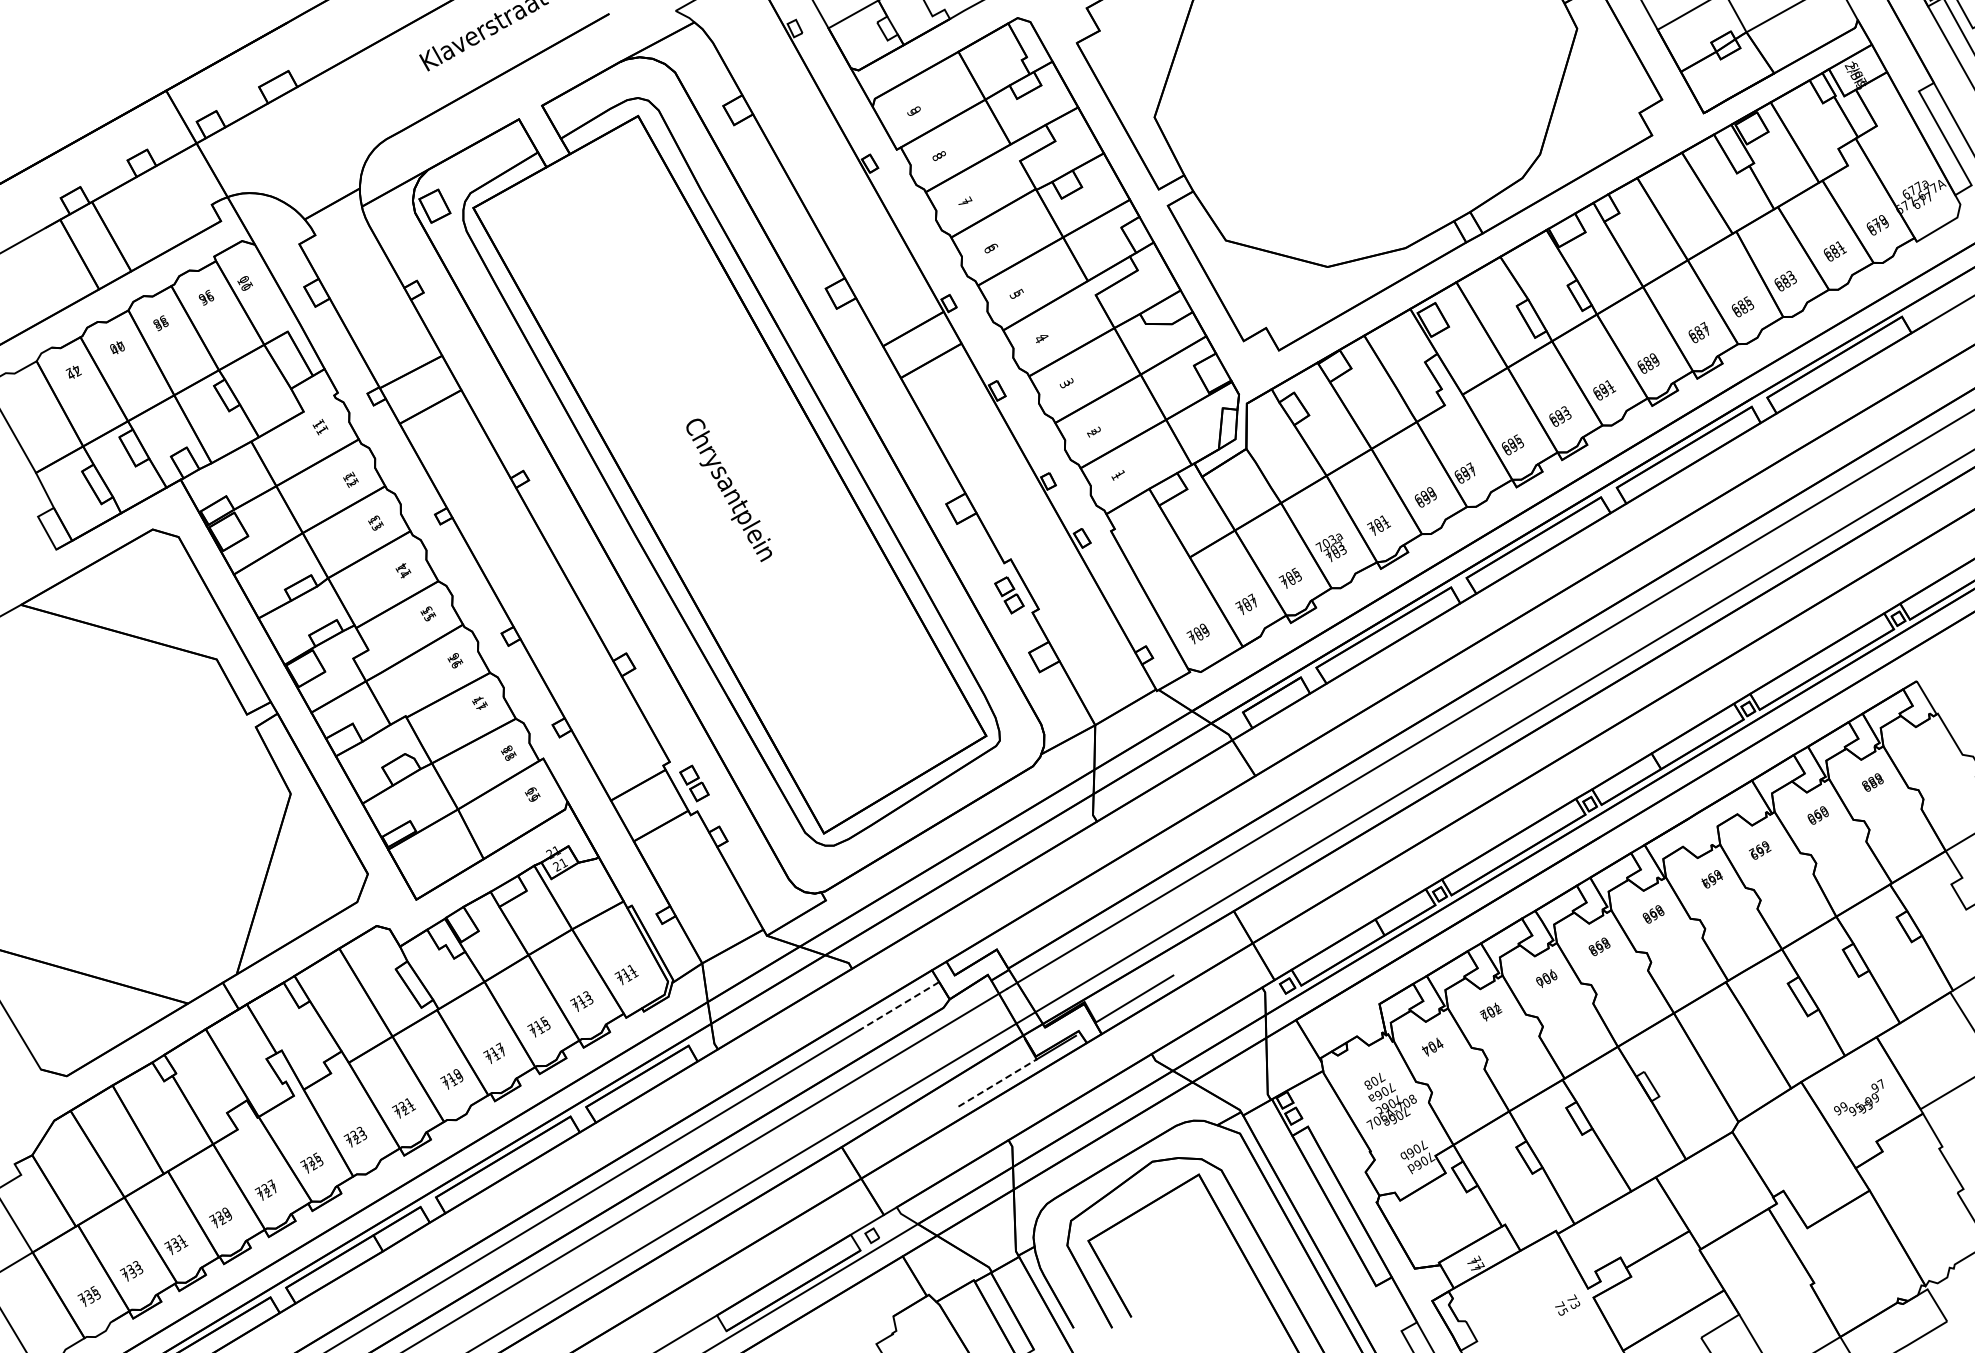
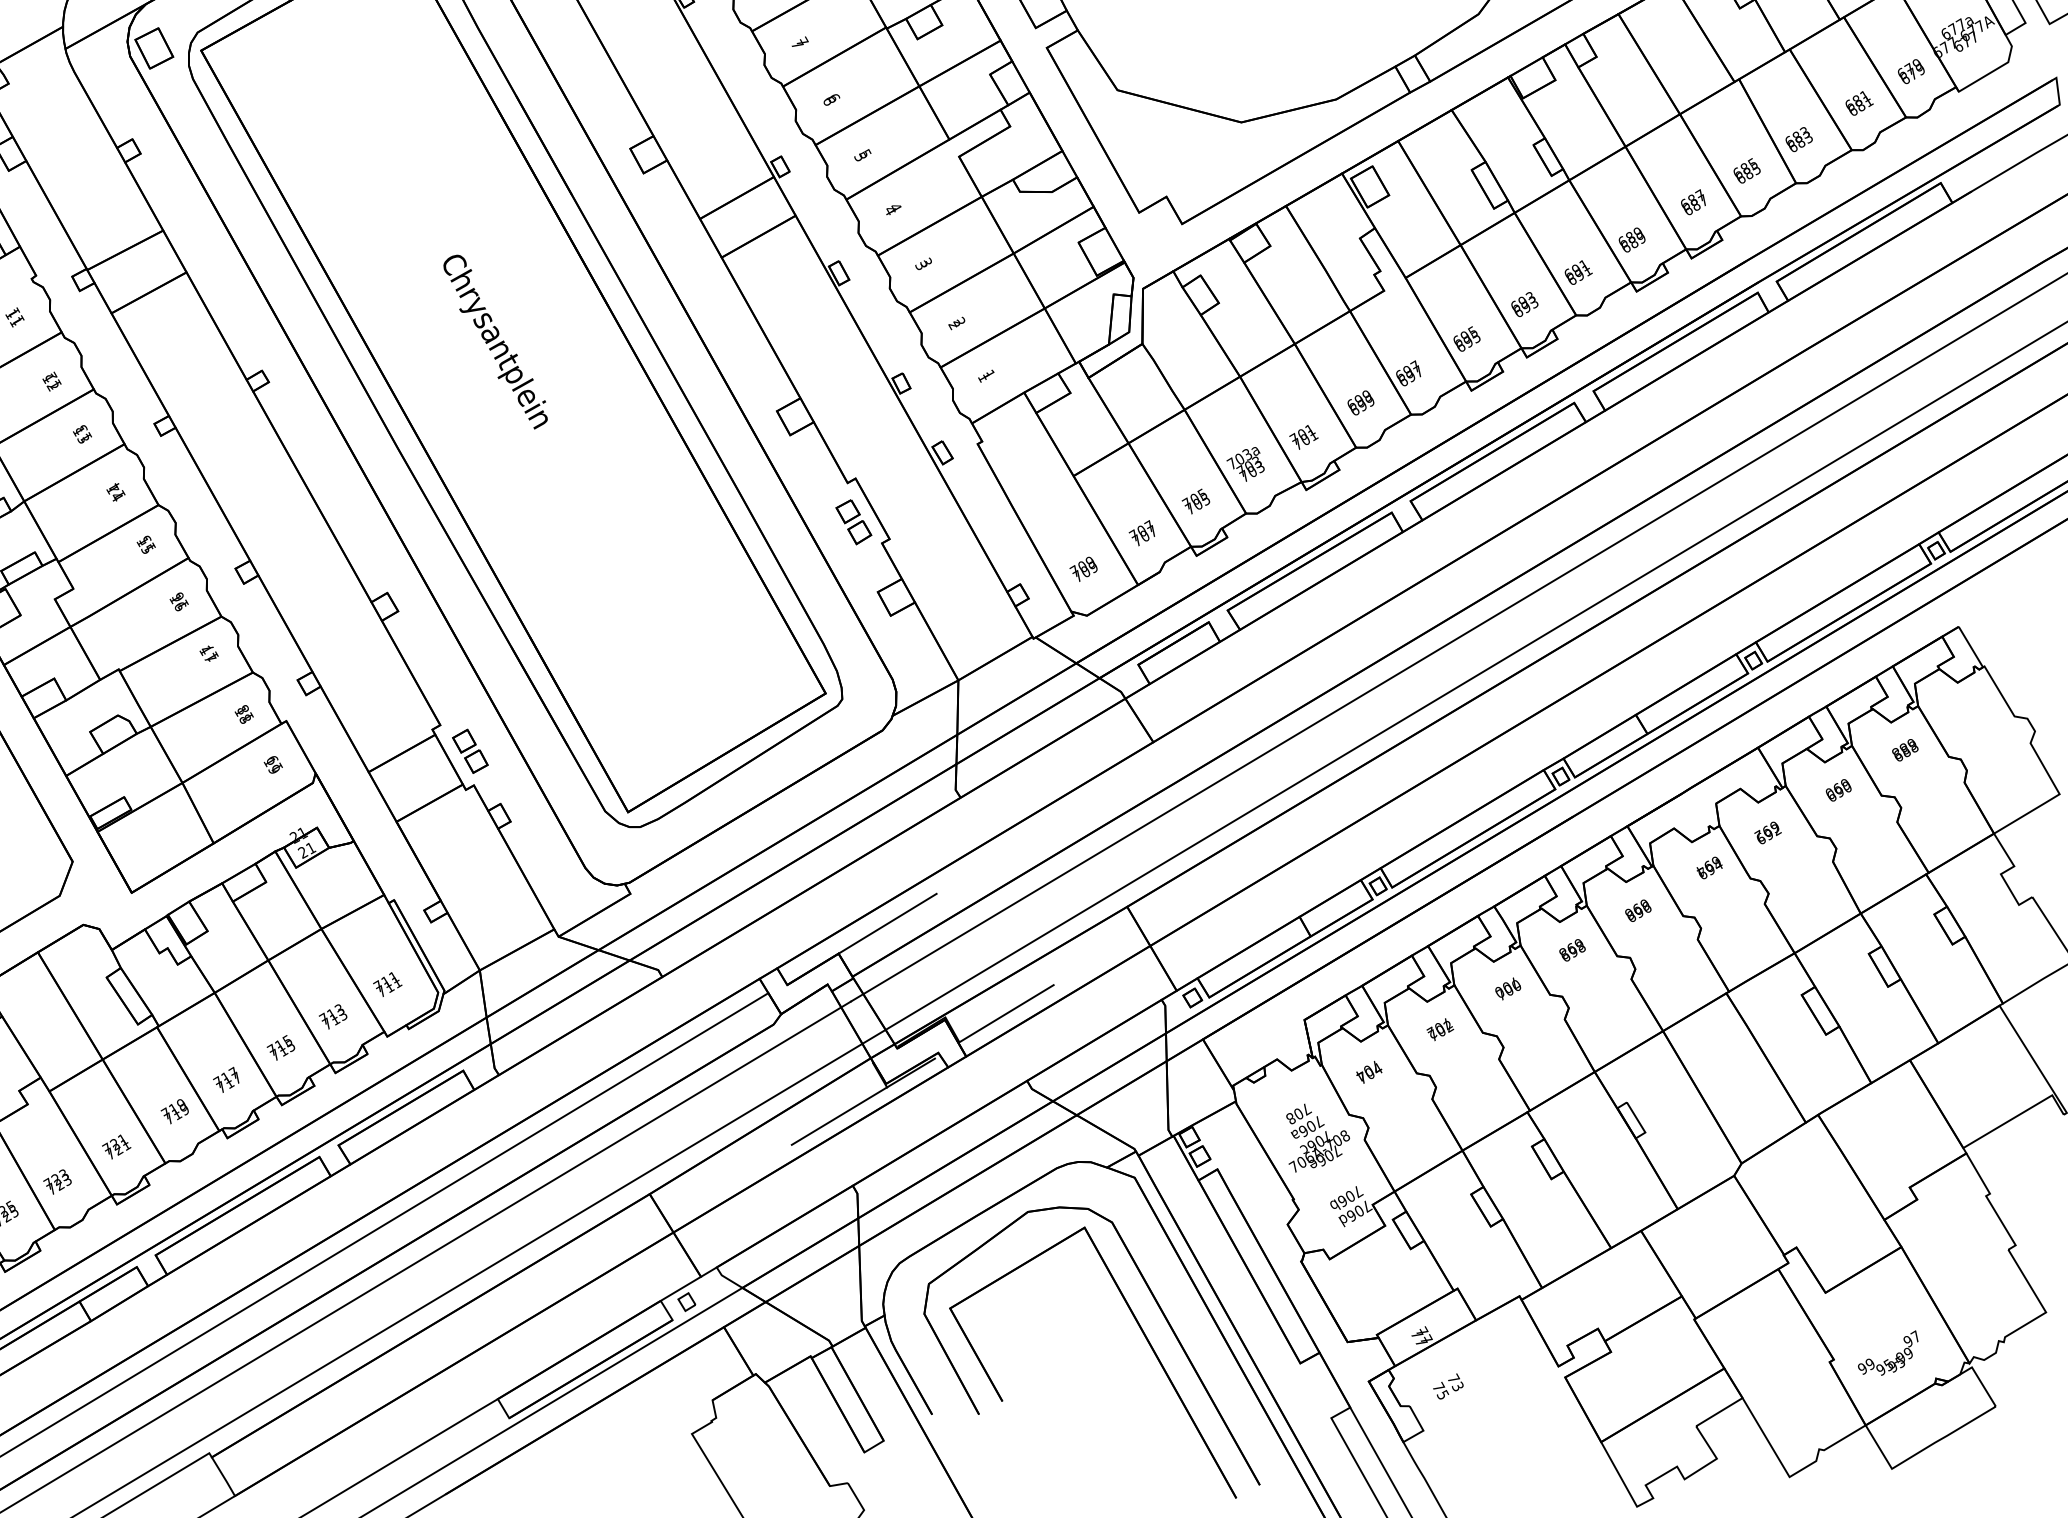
text: (728, 490) -> (494, 342), moved
line: (1036, 924) -> (886, 923), added
line: (899, 1006) -> (720, 1022), dashed -> solid
line: (997, 1083) -> (839, 1116), dashed -> solid
text: (1858, 1097) -> (1887, 1352), moved
text: (1567, 1304) -> (1448, 1385), moved

